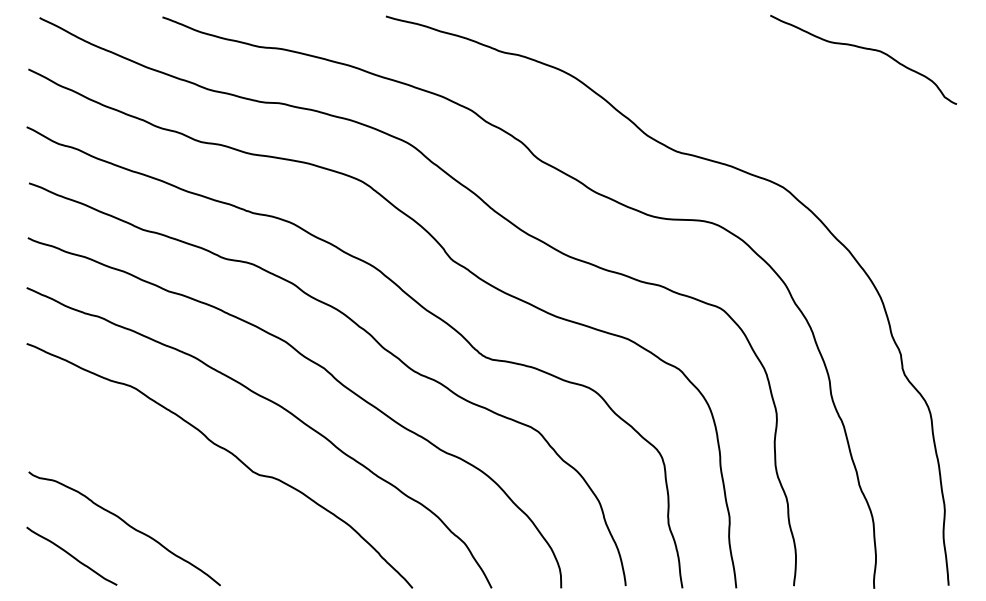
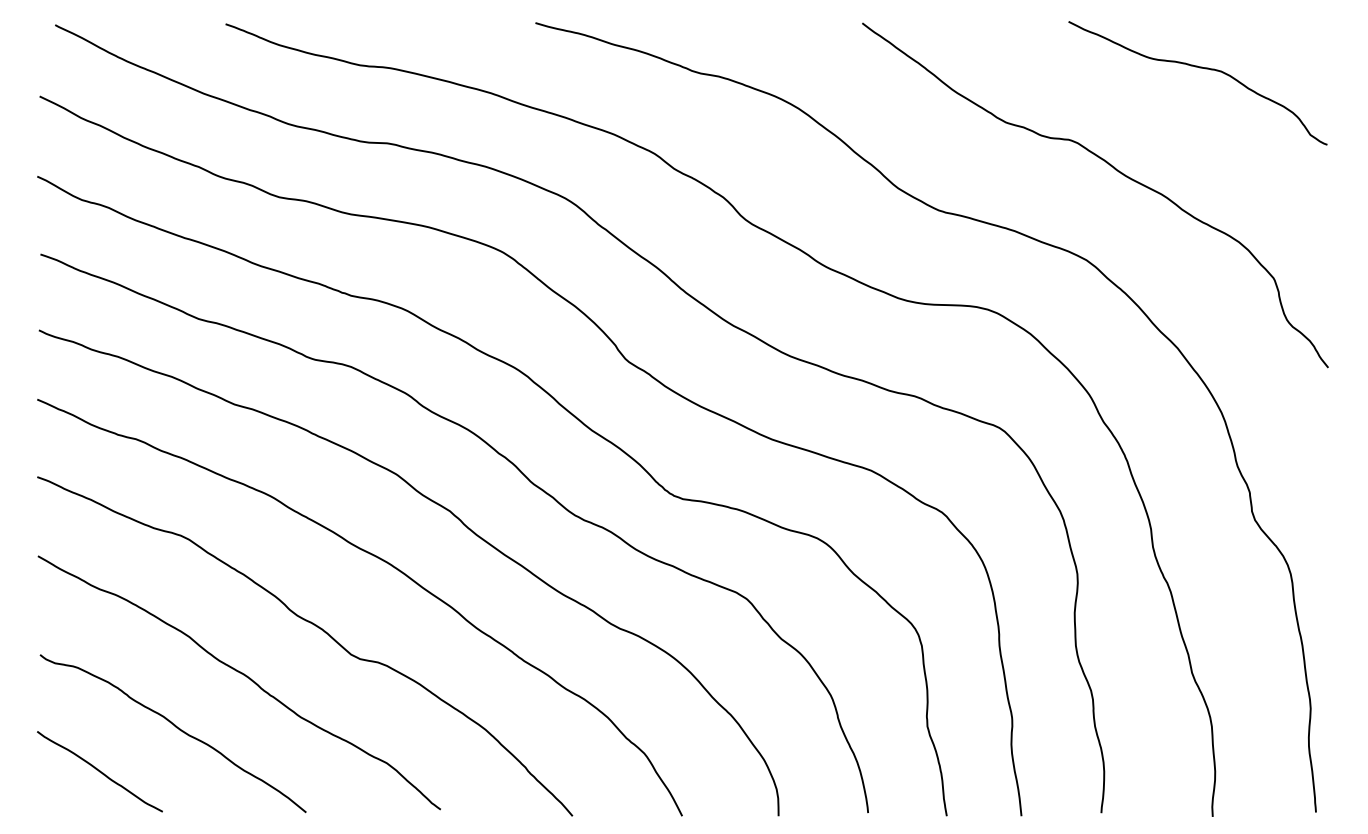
curve: (804, 123) -> (1116, 171), added
curve: (175, 487) -> (243, 676), added

